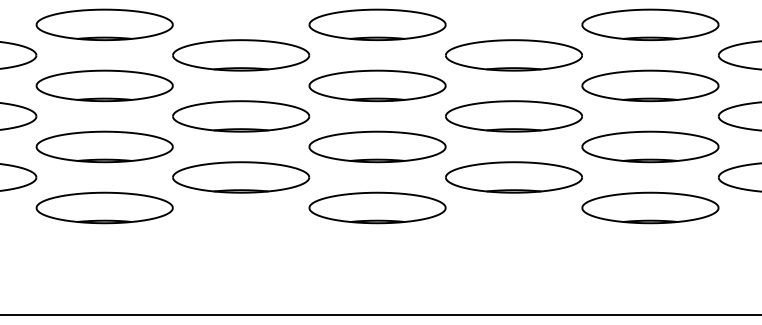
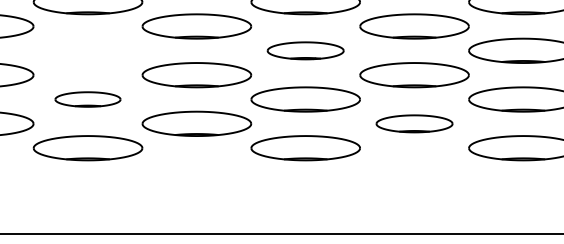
part: (104, 85) -> (87, 50), removed
part: (377, 85) -> (305, 50), size x0.7
part: (104, 146) -> (87, 99), size x0.6
part: (513, 177) -> (414, 123), size x0.7

